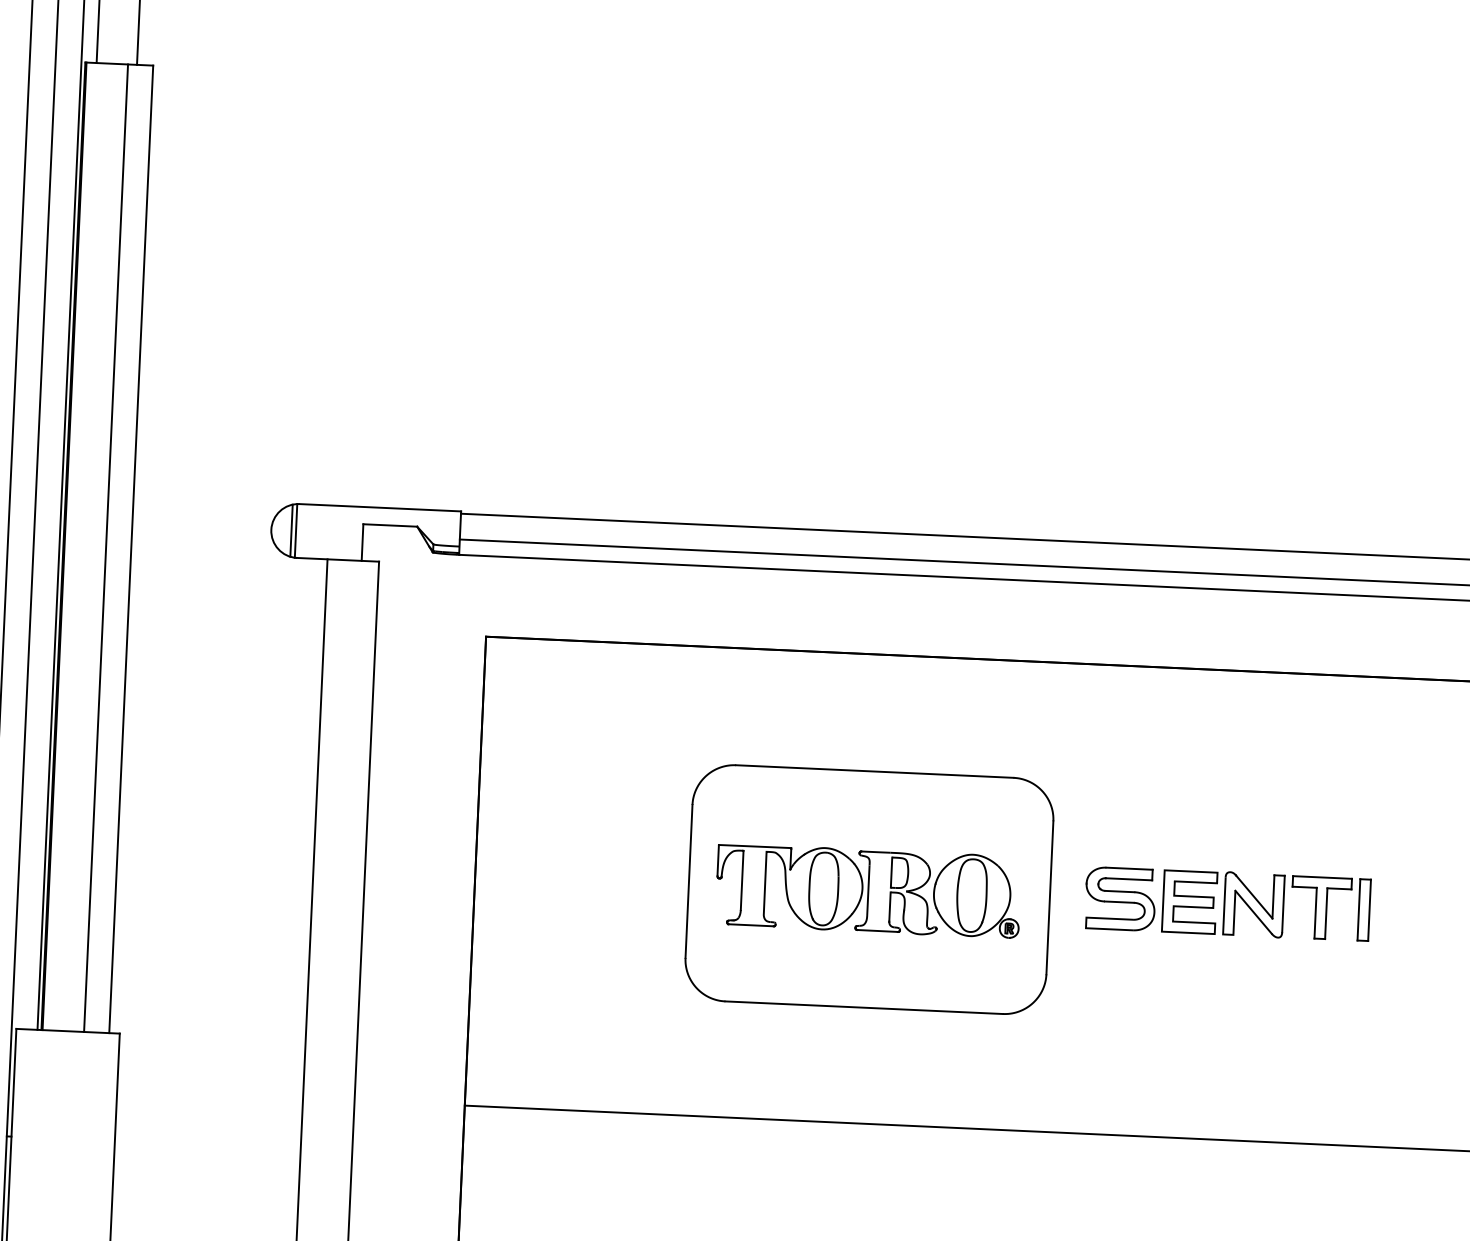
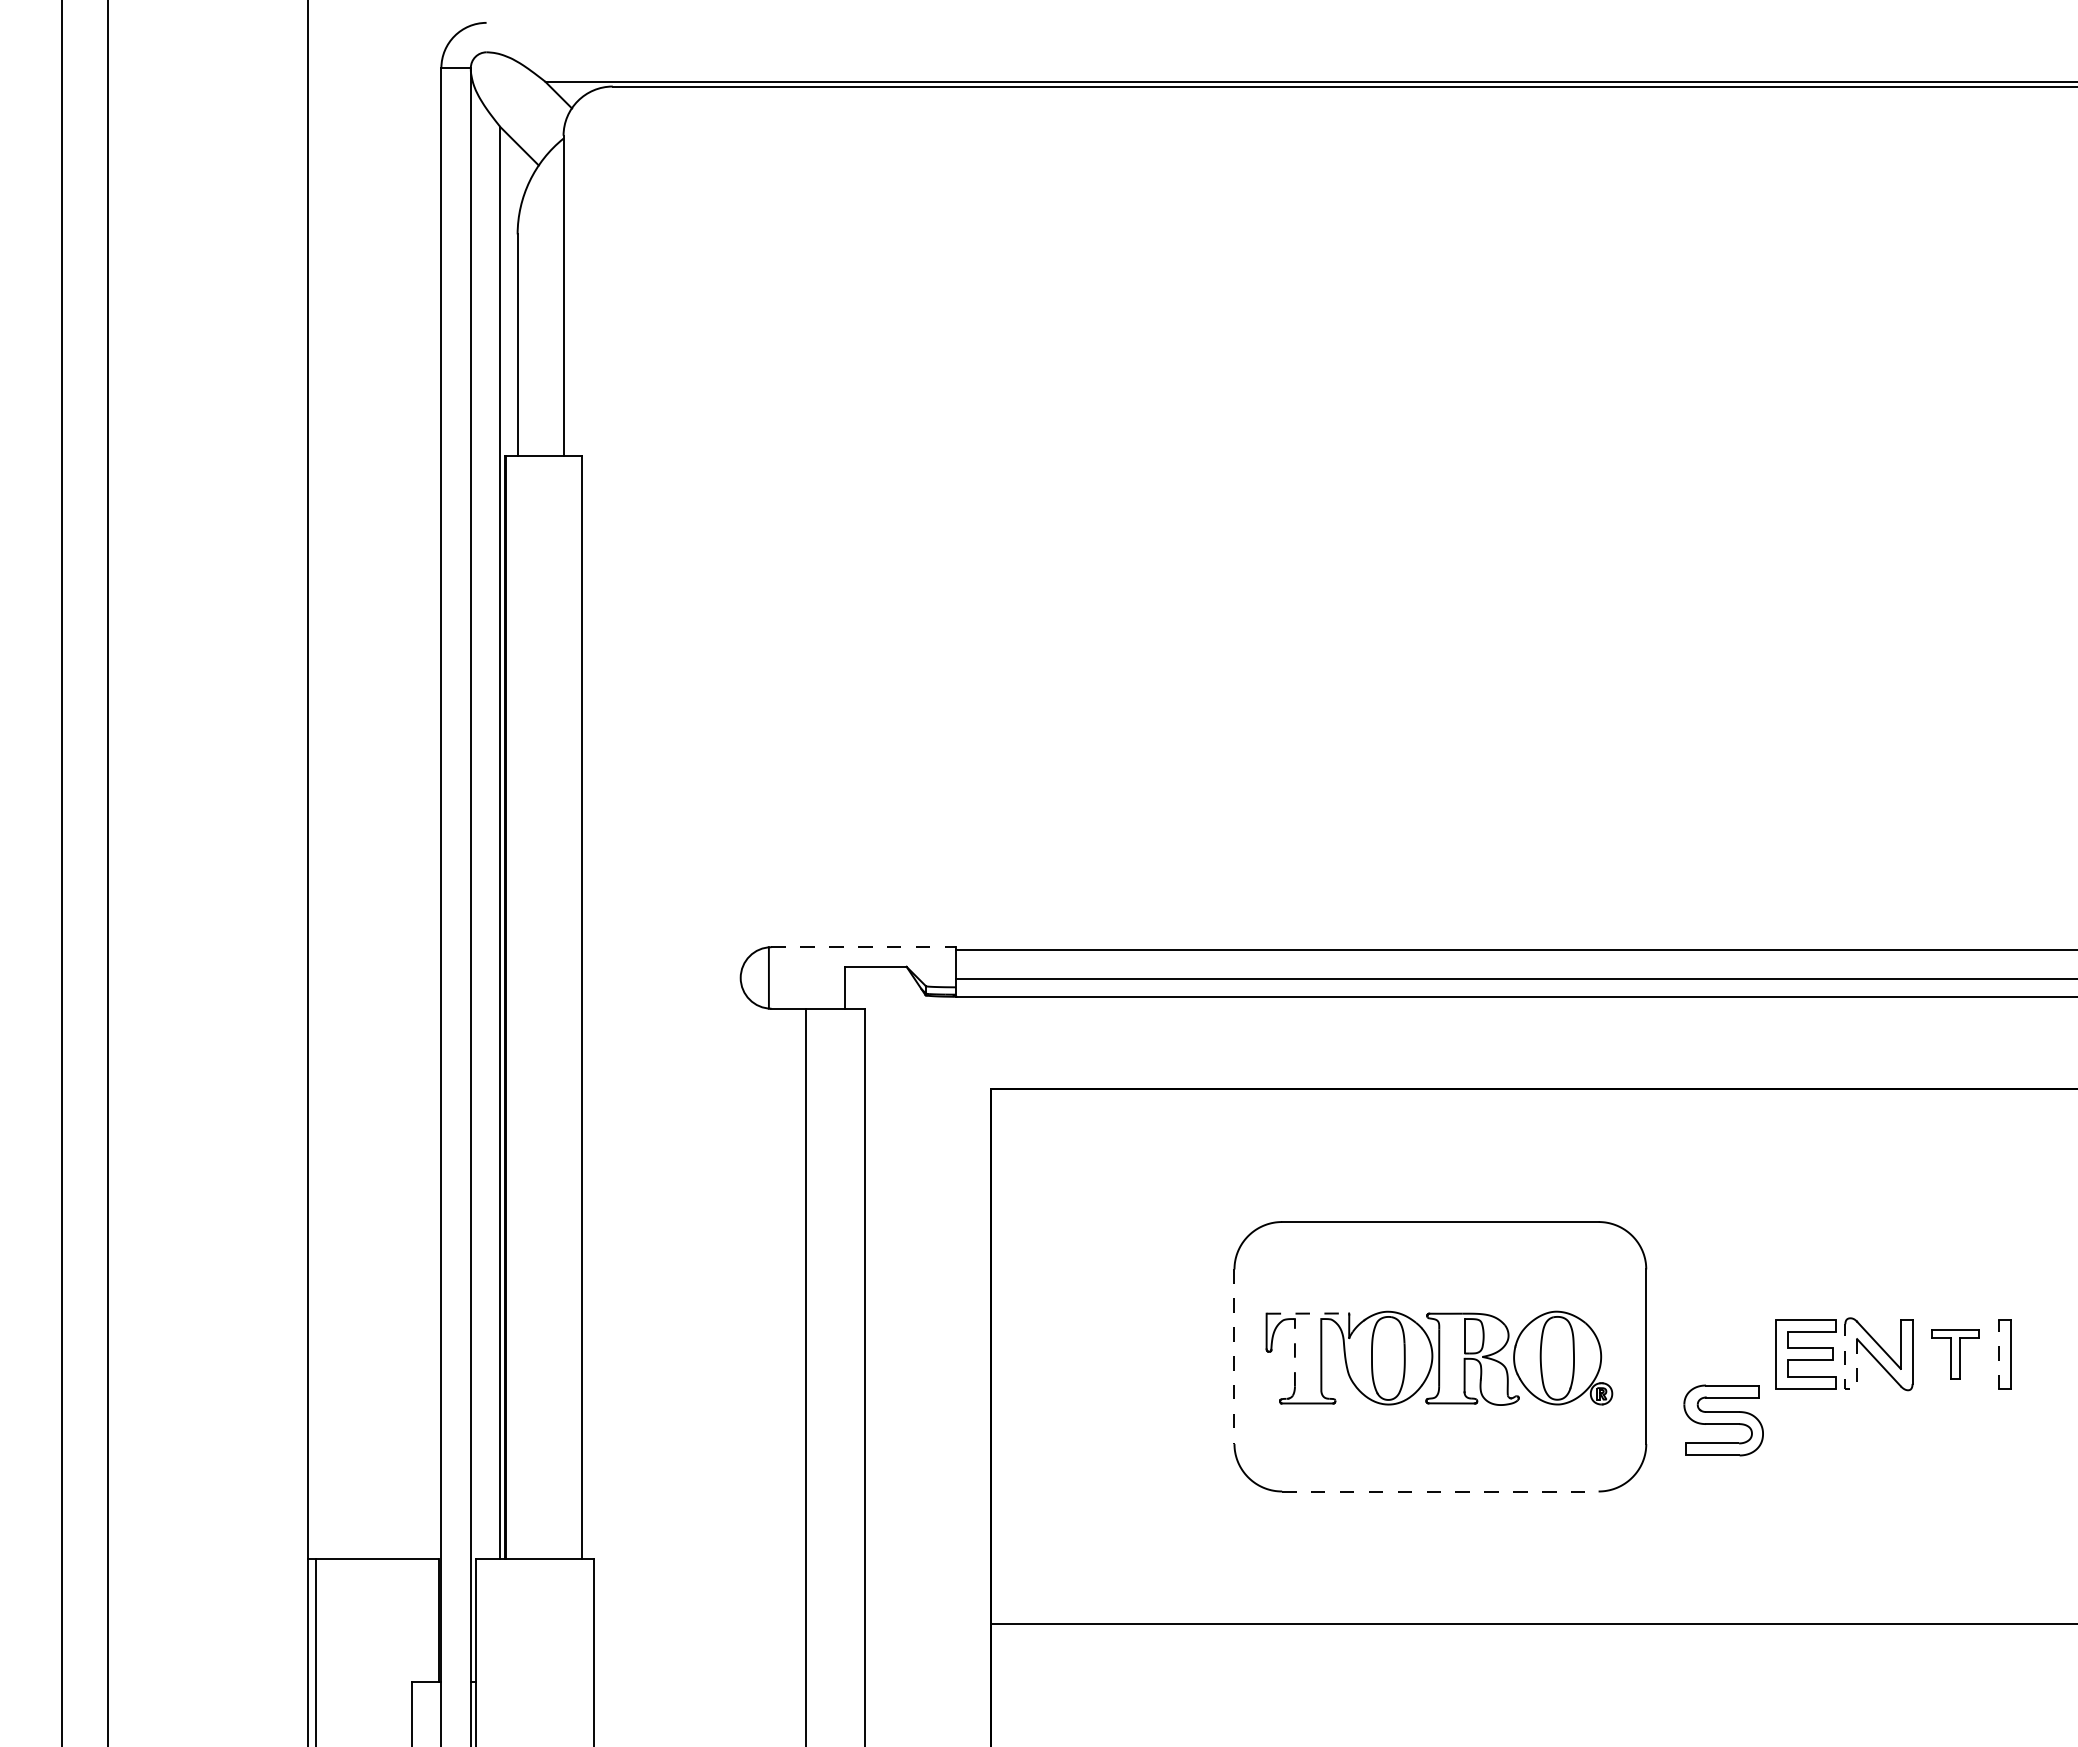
line: (381, 508) -> (864, 947), solid -> dashed
line: (291, 530) -> (763, 977), removed
line: (106, 548) -> (553, 1007), removed
line: (755, 846) -> (1308, 1313), solid -> dashed
line: (741, 880) -> (1294, 1352), solid -> dashed
line: (689, 882) -> (1234, 1357), solid -> dashed
part: (1120, 899) -> (1723, 1420), moved
part: (1321, 908) -> (1955, 1354), size x0.7
line: (1358, 909) -> (1998, 1354), solid -> dashed
line: (1223, 933) -> (1845, 1388), solid -> dashed
line: (864, 1007) -> (1440, 1491), solid -> dashed

